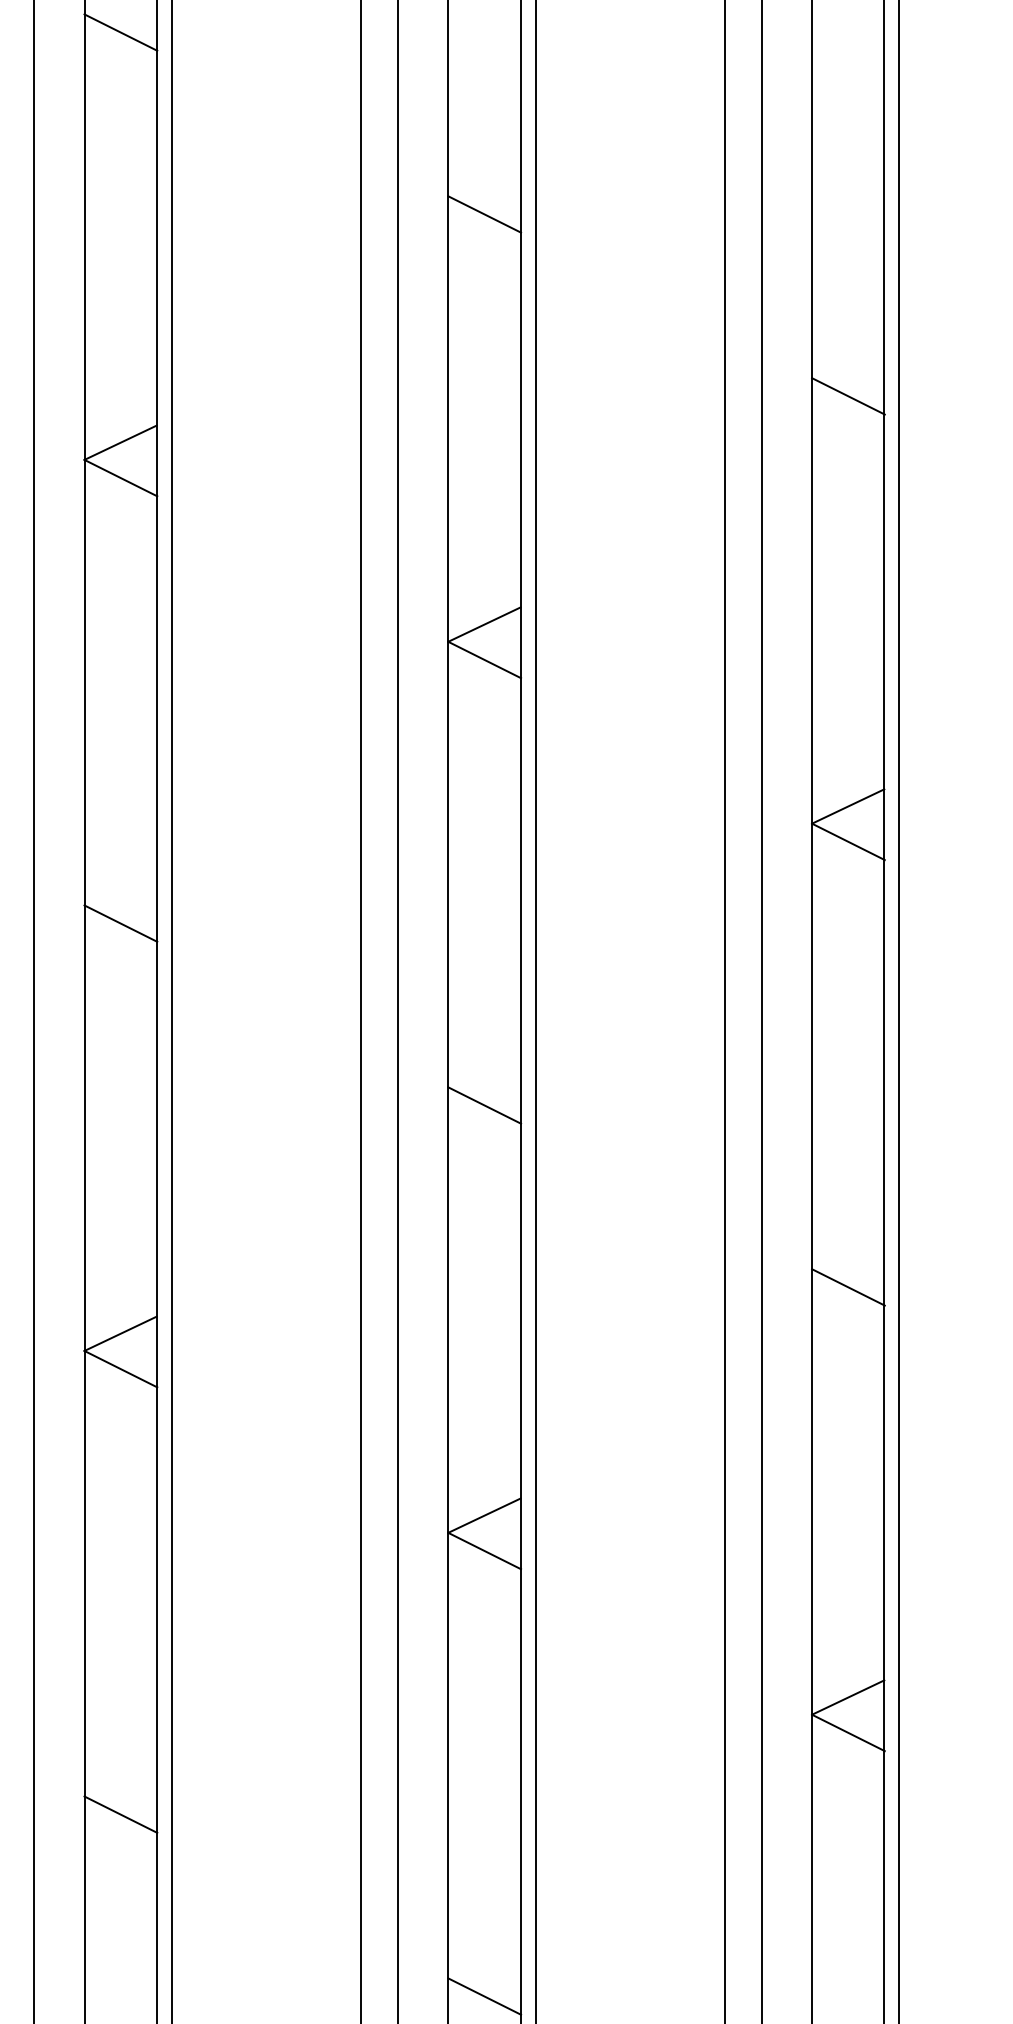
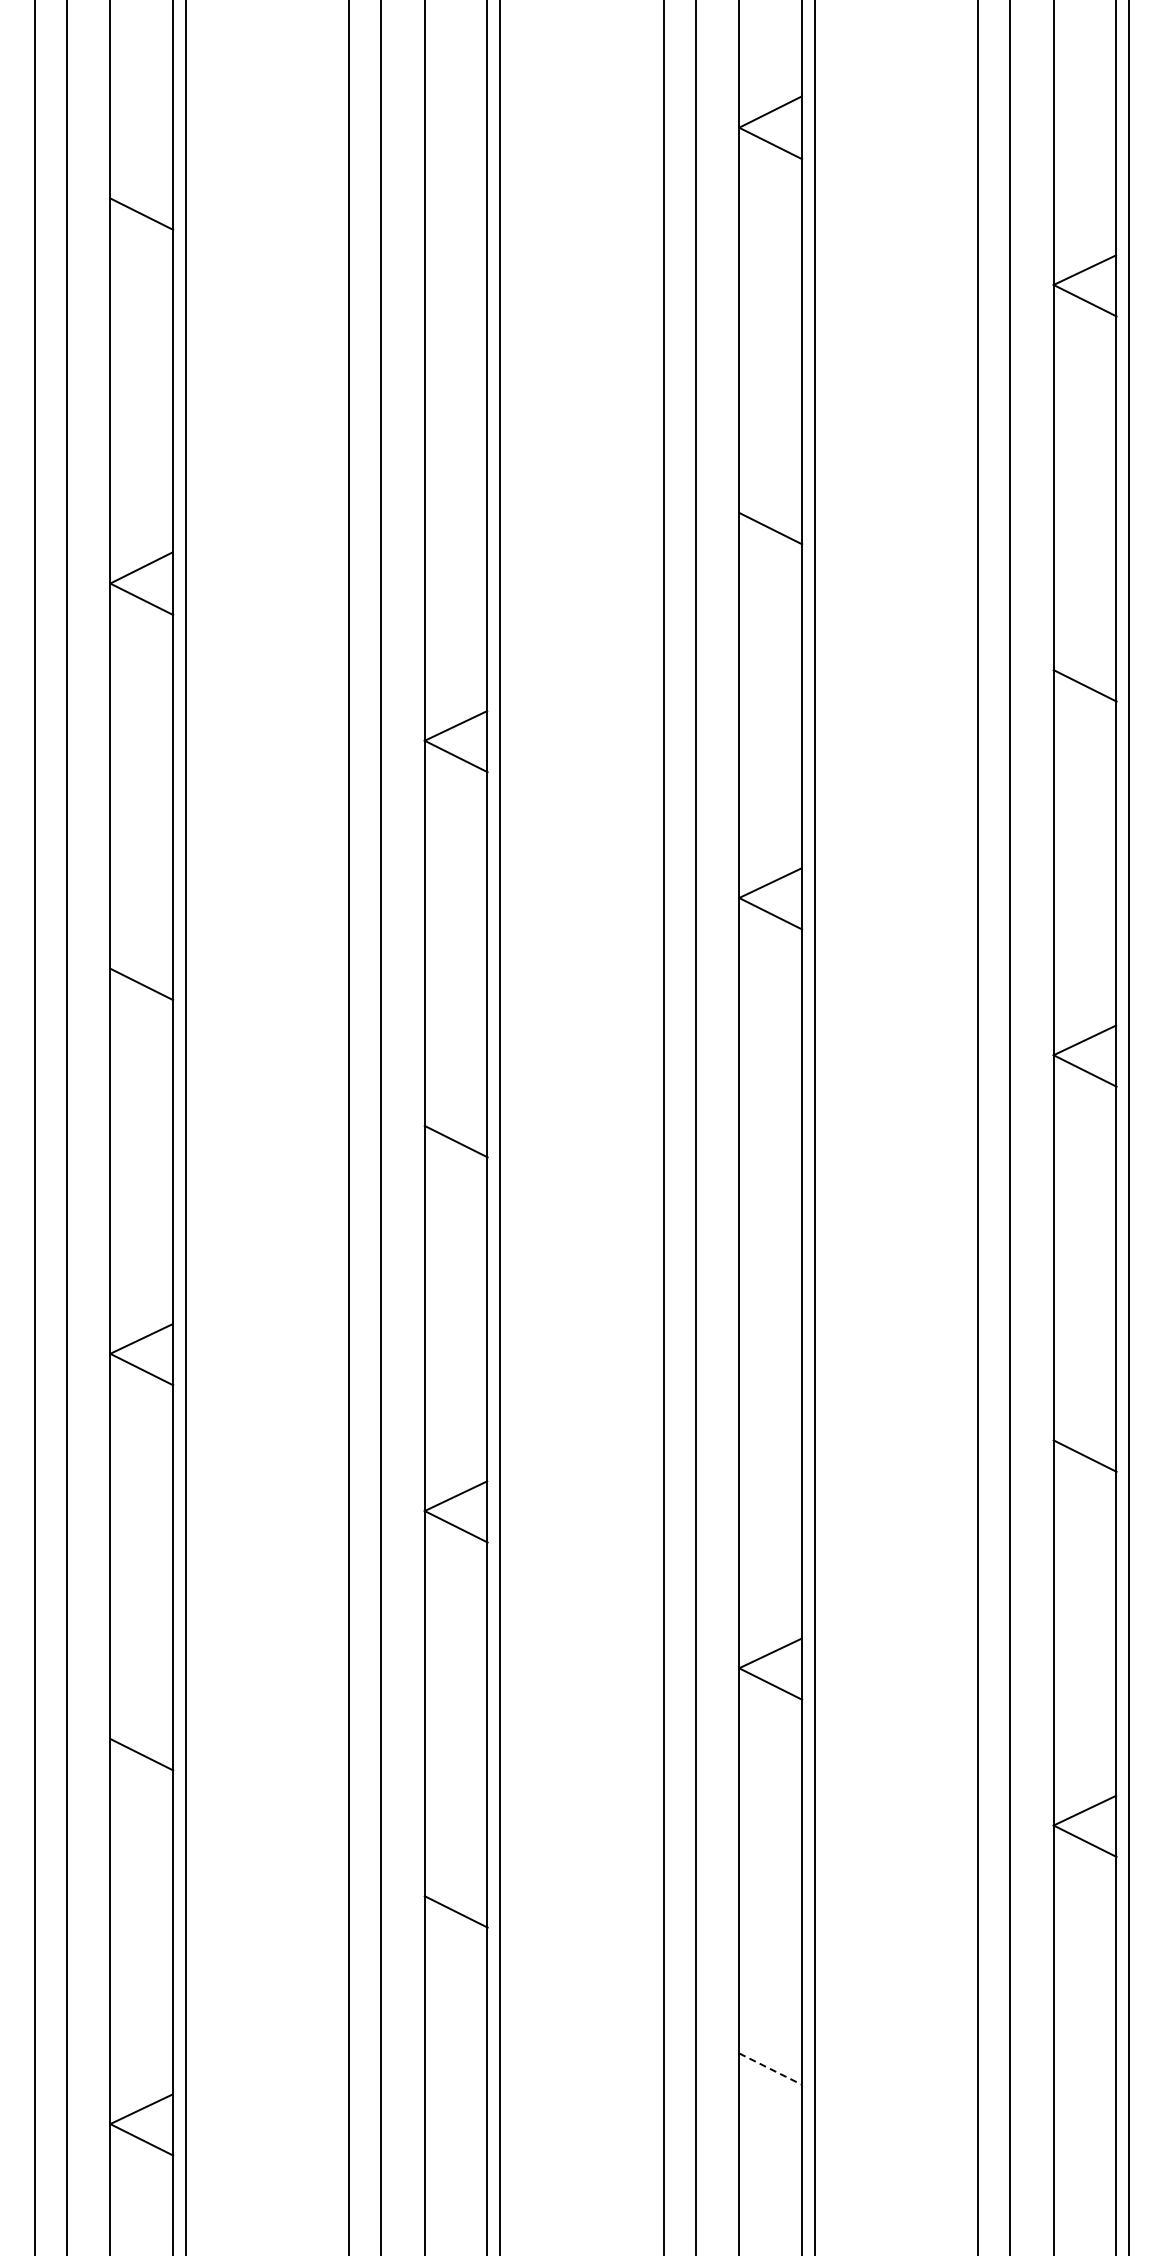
line: (120, 32) -> (455, 371), removed
line: (484, 1105) -> (770, 1298), removed
line: (485, 1996) -> (771, 2069), solid -> dashed

